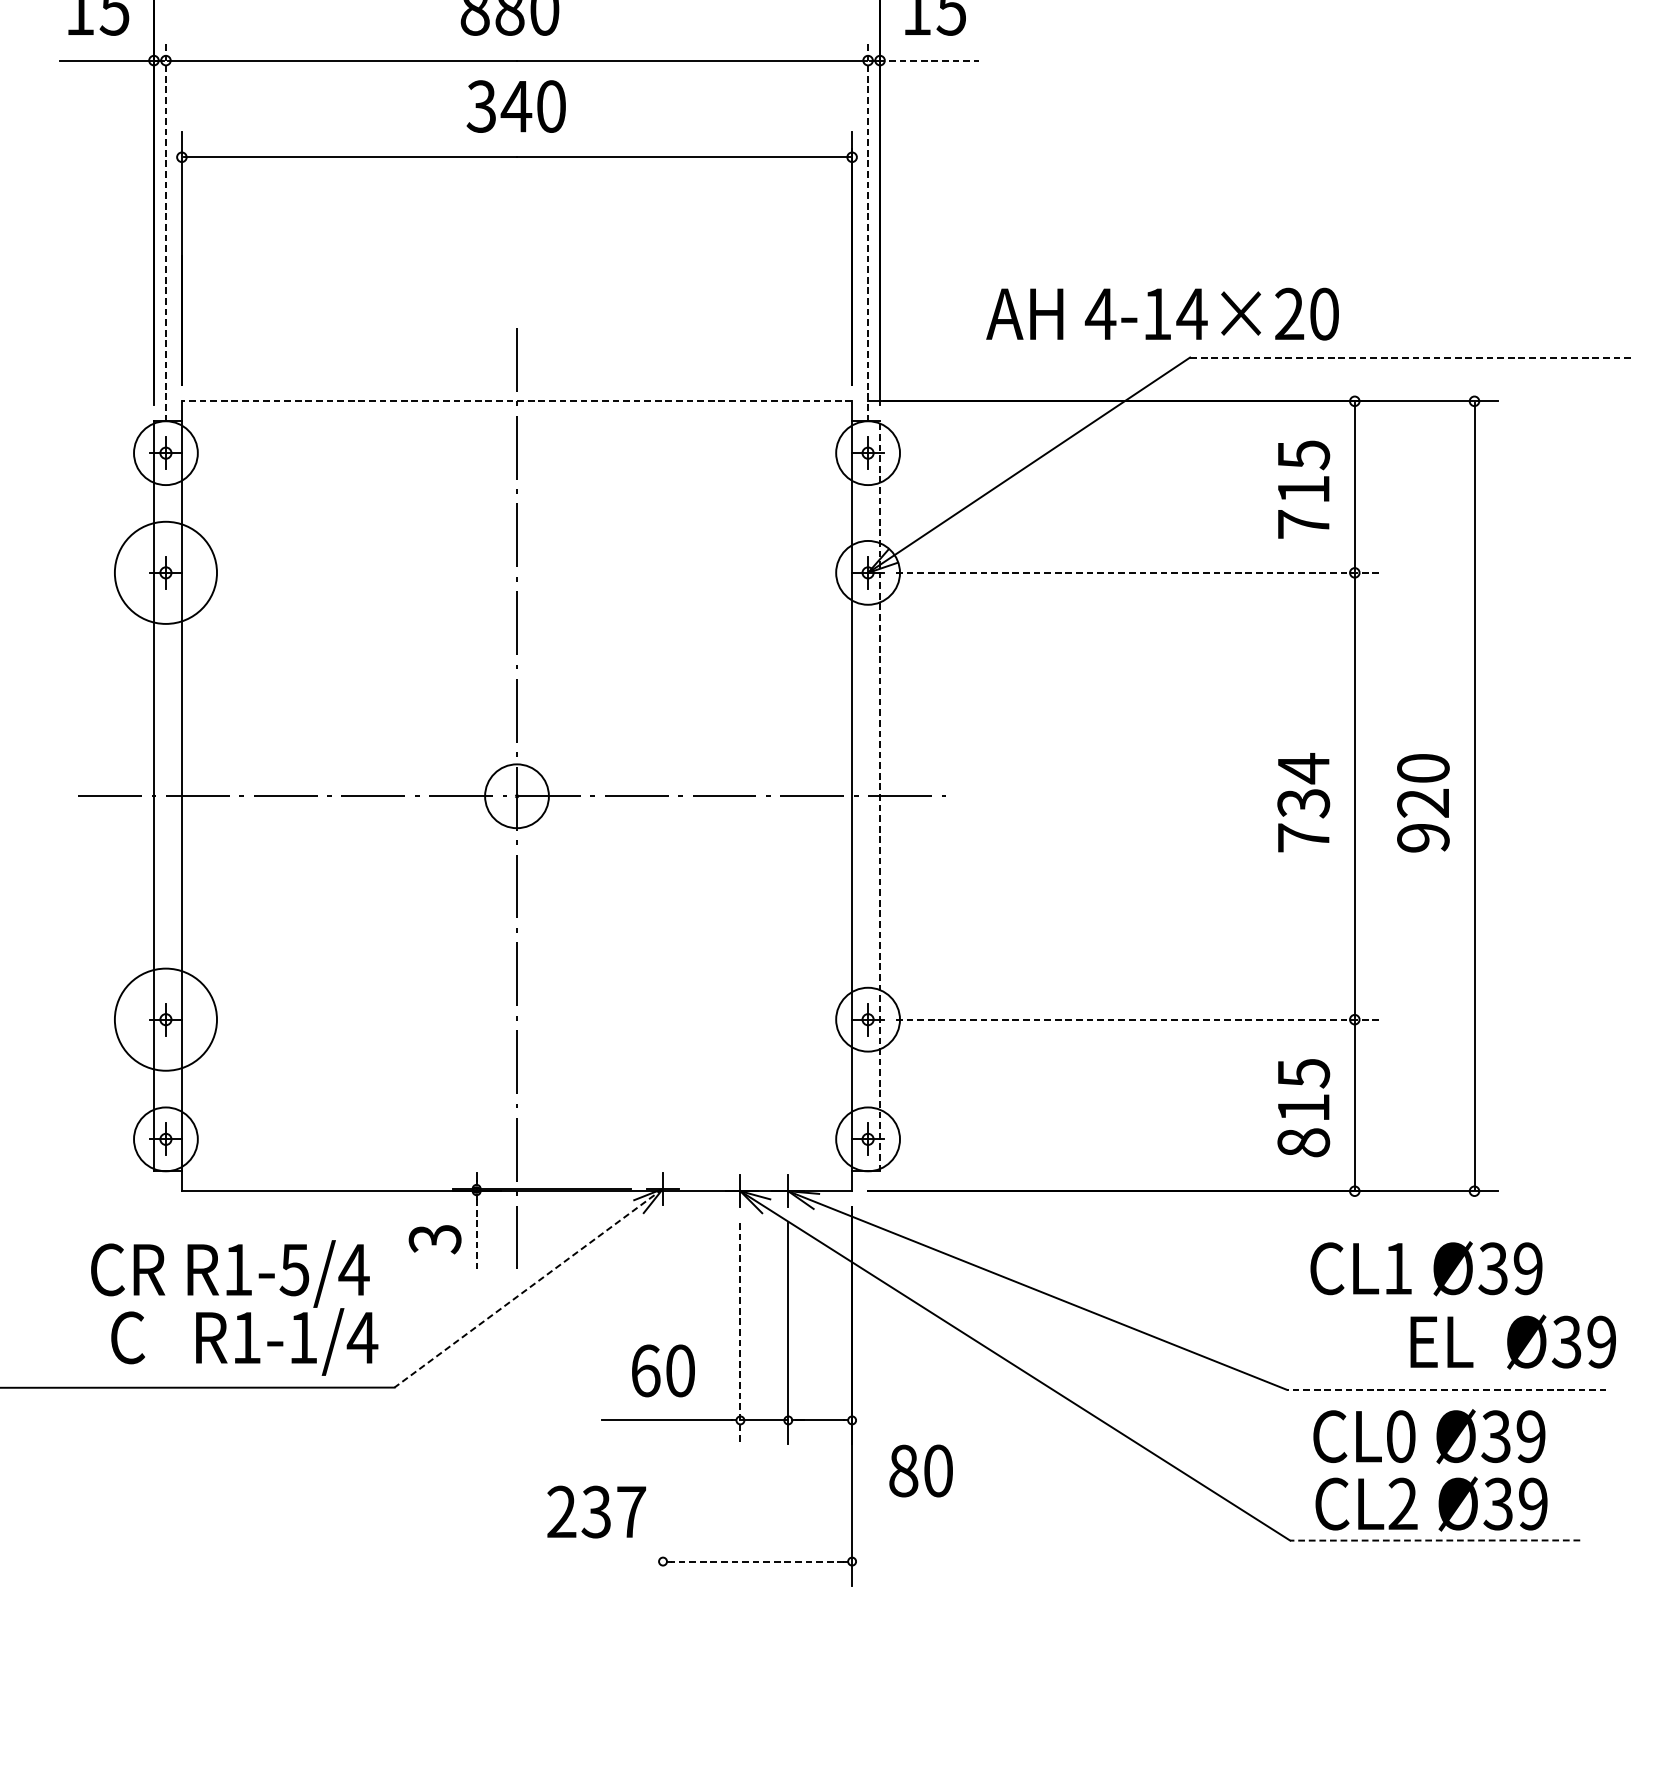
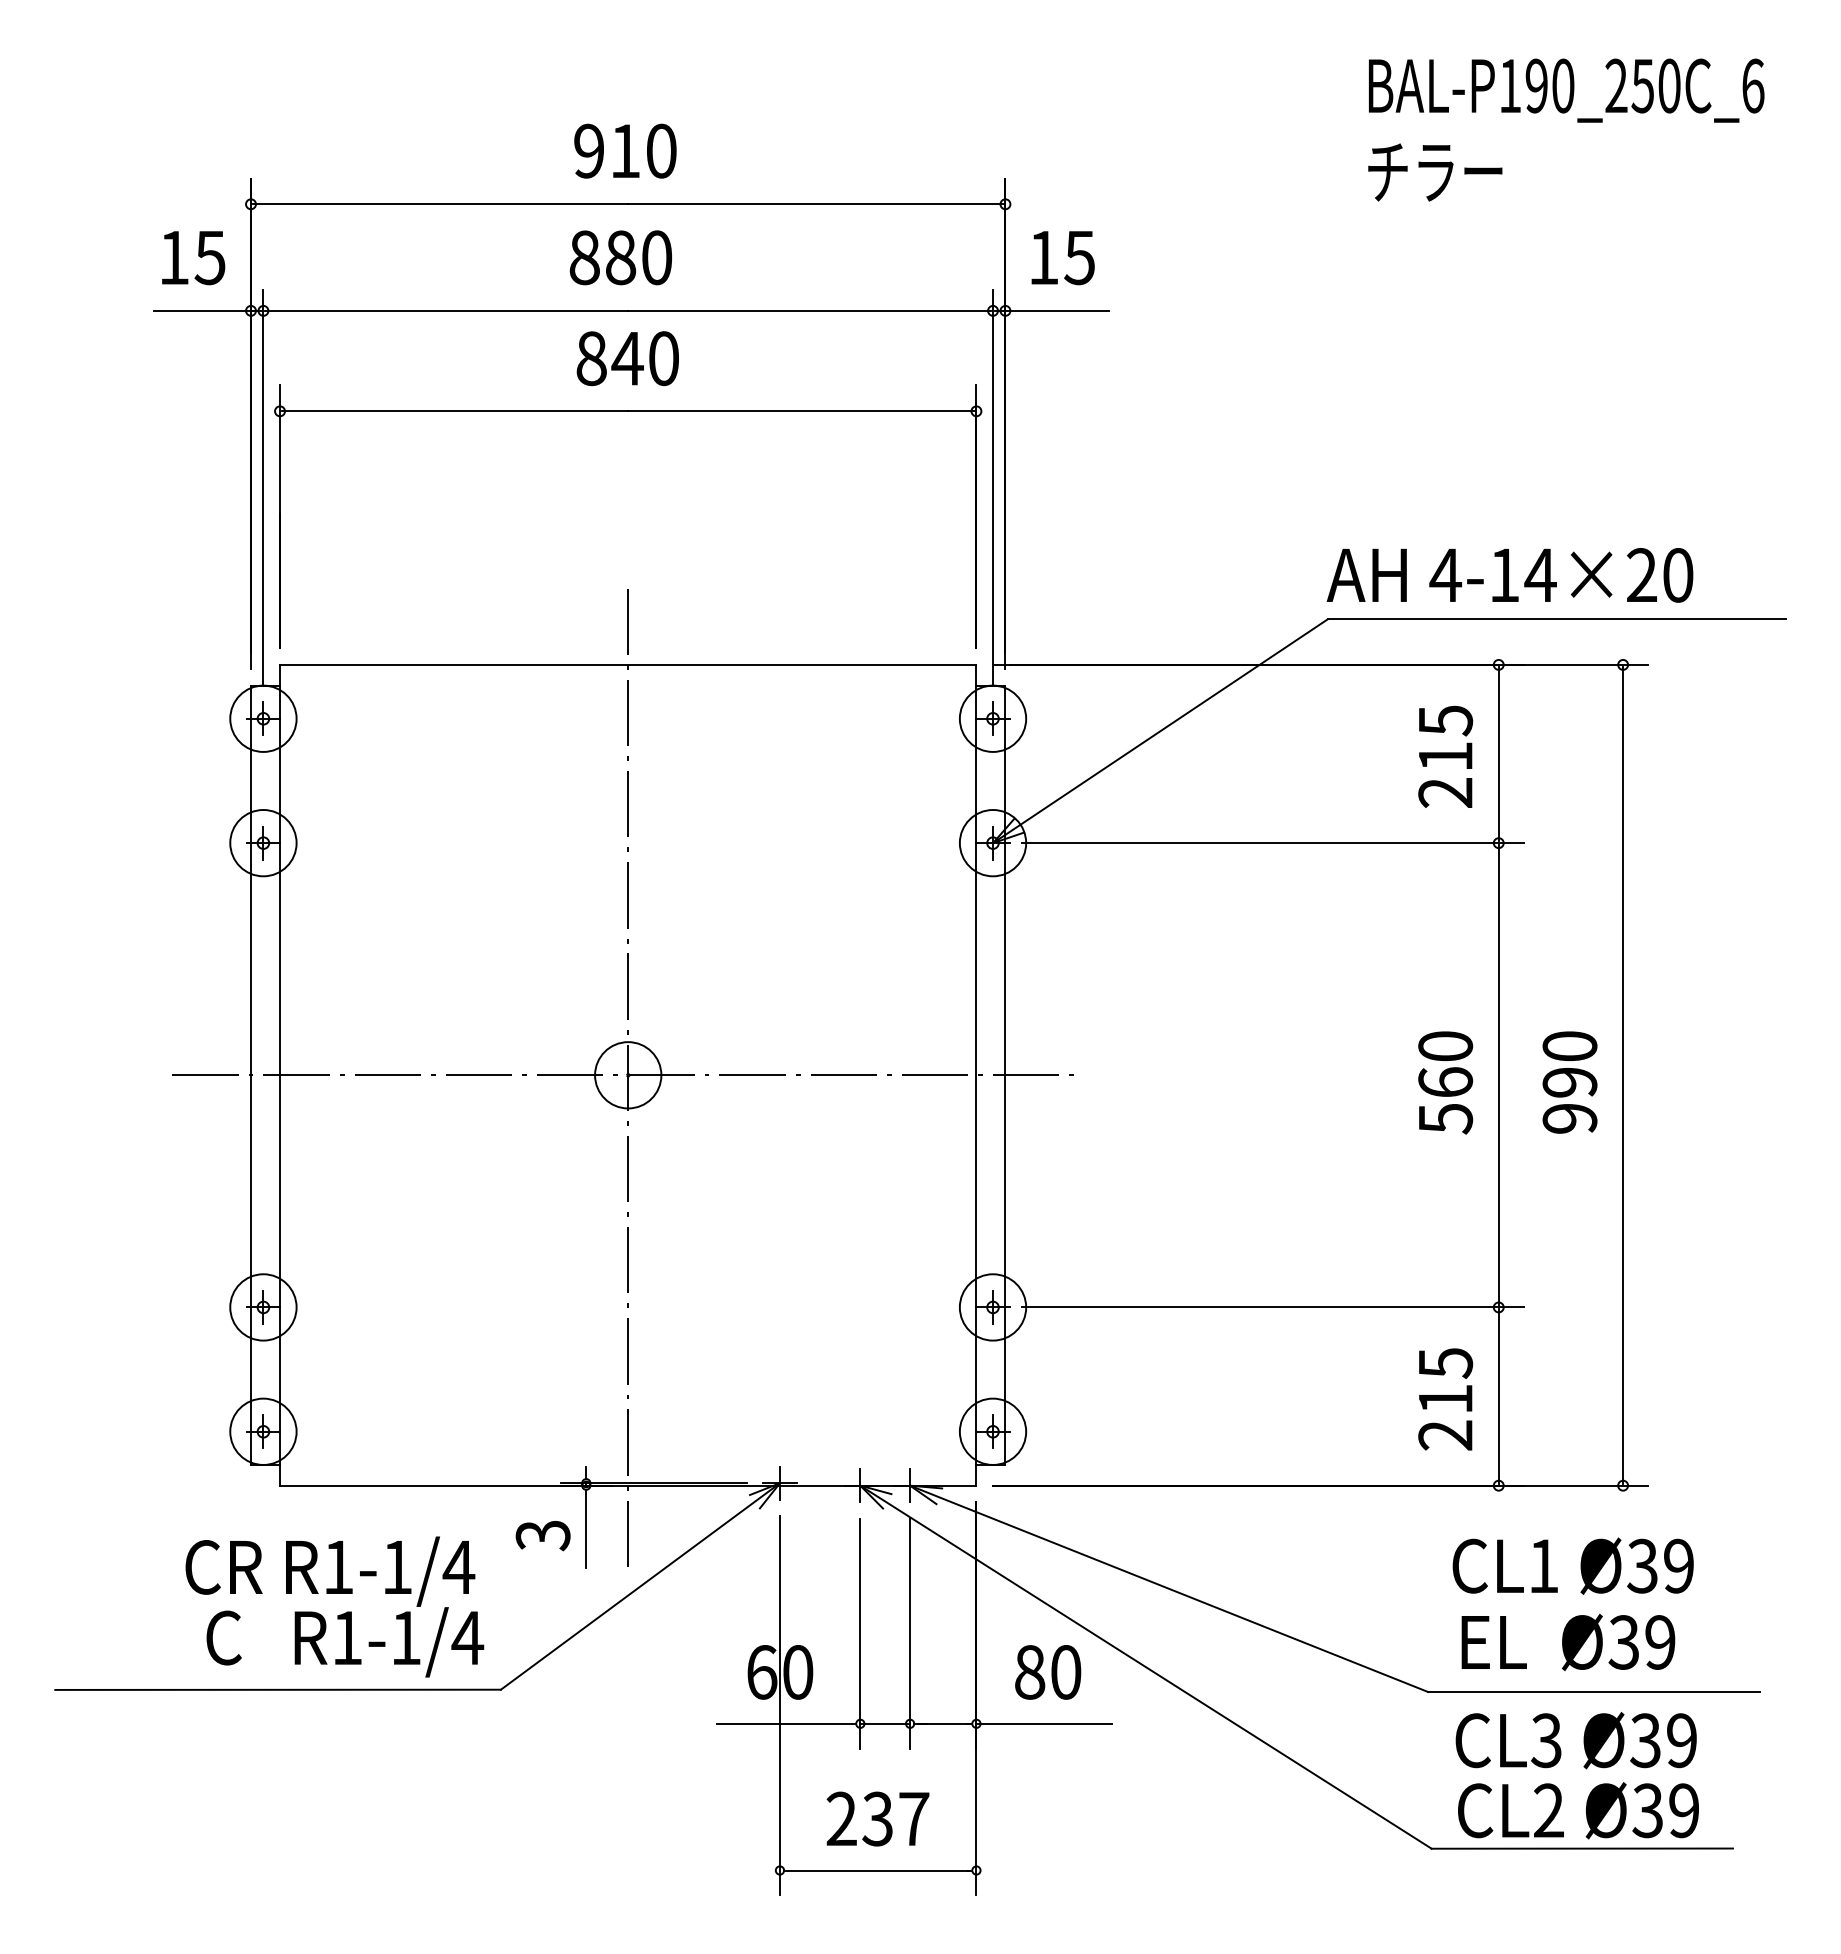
line: (929, 60) -> (1056, 310), dashed -> solid
text: (480, 106) -> (590, 358), 340 -> 840
line: (165, 230) -> (263, 487), dashed -> solid
line: (868, 230) -> (993, 487), dashed -> solid
text: (1162, 314) -> (1509, 575), moved
line: (1410, 357) -> (1556, 619), dashed -> solid
line: (516, 400) -> (627, 664), dashed -> solid
text: (1303, 524) -> (1445, 792), 715 -> 215
circle: (165, 572) -> (263, 842), size x0.62
line: (1137, 573) -> (1272, 843), dashed -> solid
line: (880, 796) -> (1005, 1075), dashed -> solid
text: (1303, 803) -> (1445, 1082), 734 -> 560
text: (1422, 803) -> (1569, 1082), 920 -> 990
circle: (165, 1019) -> (263, 1307), size x0.62
line: (1137, 1019) -> (1272, 1307), dashed -> solid
text: (1303, 1142) -> (1445, 1435), 815 -> 215
line: (476, 1234) -> (586, 1530), dashed -> solid
text: (293, 1269) -> (396, 1567), R1-5/4 -> R1-1/4
line: (528, 1288) -> (640, 1586), dashed -> solid
line: (740, 1333) -> (860, 1633), dashed -> solid
text: (1513, 1341) -> (1568, 1641), moved
line: (1445, 1389) -> (1593, 1691), dashed -> solid
line: (662, 1402) -> (779, 1705), added
line: (916, 1420) -> (1043, 1723), added
text: (1400, 1436) -> (1546, 1740), CL0 -> CL3
text: (921, 1471) -> (1048, 1672), moved
text: (596, 1511) -> (877, 1818), moved
line: (1435, 1540) -> (1582, 1848), dashed -> solid
line: (757, 1561) -> (878, 1870), dashed -> solid

